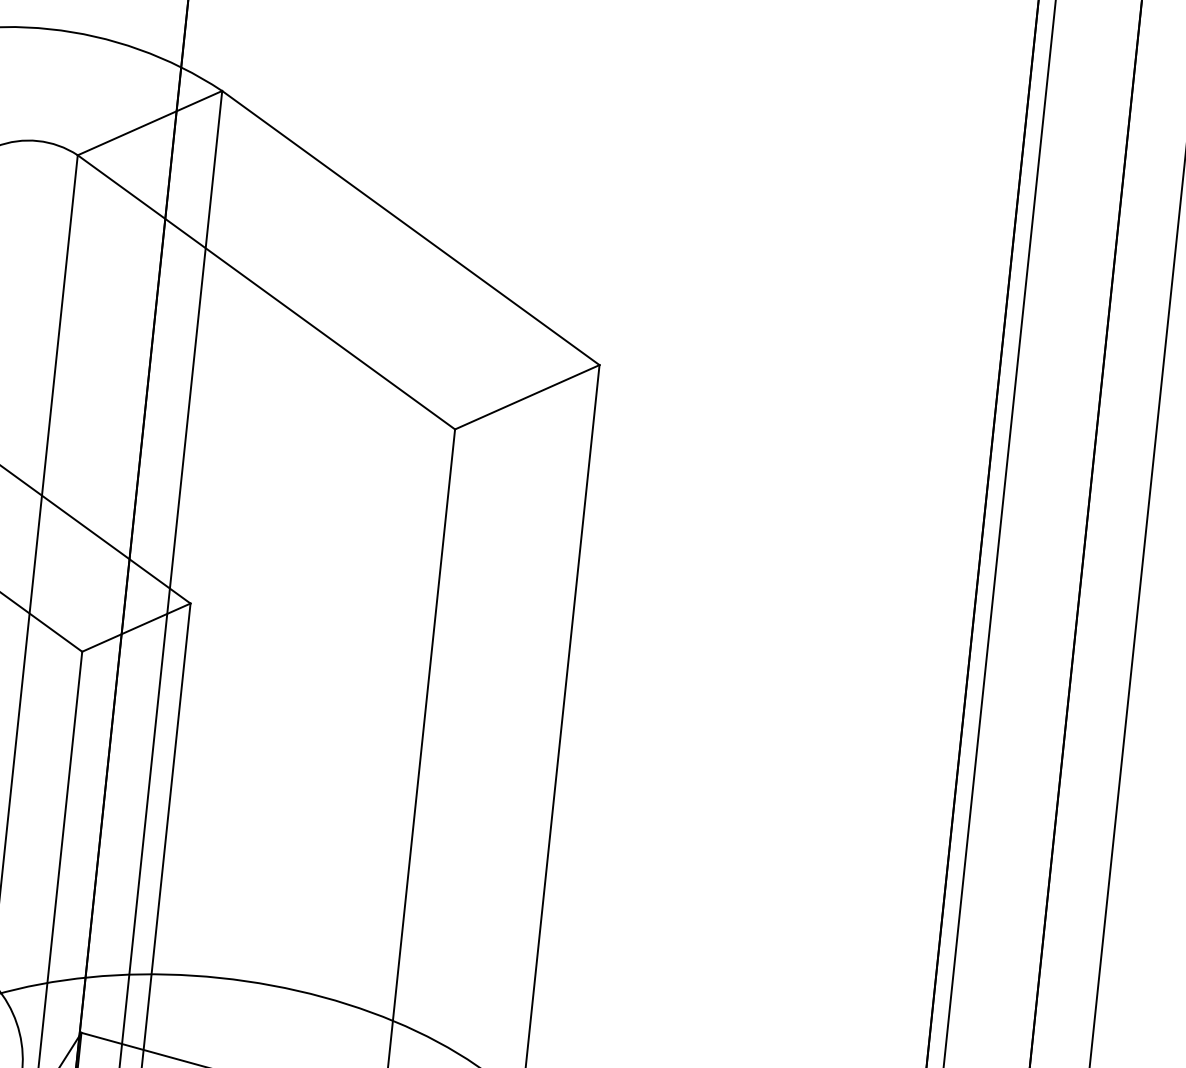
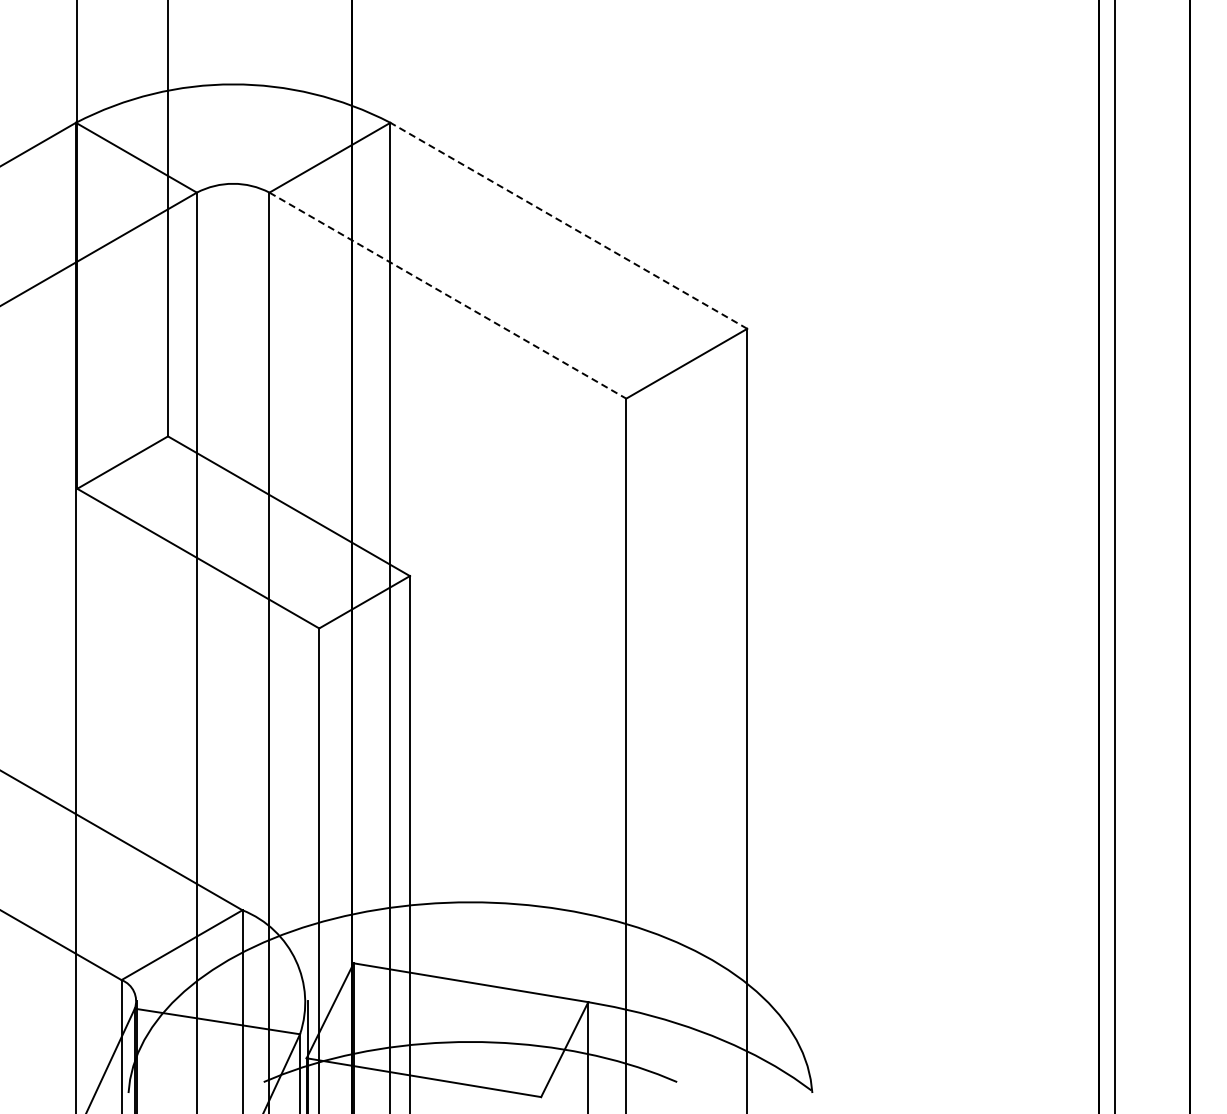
line: (410, 227) -> (568, 225), solid -> dashed
line: (267, 292) -> (448, 295), solid -> dashed

